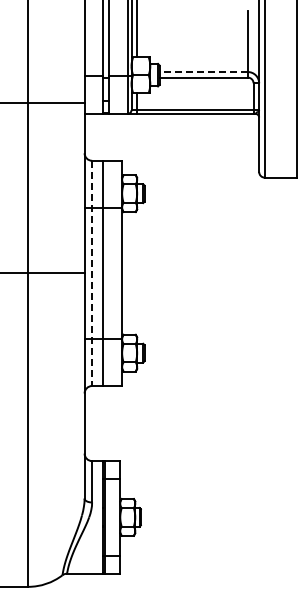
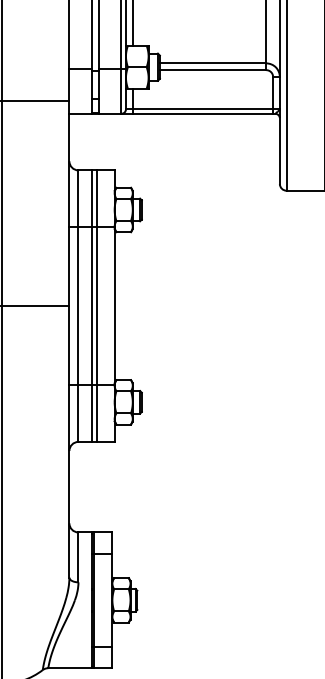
line: (203, 72) -> (212, 63), dashed -> solid
line: (92, 273) -> (78, 306), dashed -> solid
line: (107, 273) -> (97, 306), added

